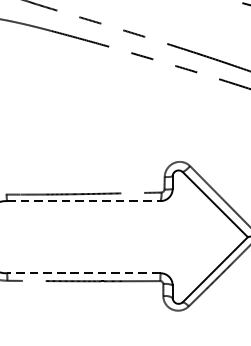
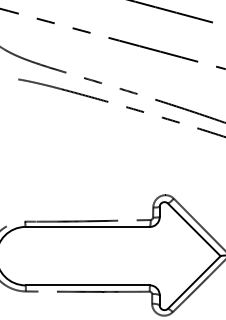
line: (84, 200) -> (88, 226), dashed -> solid
line: (83, 273) -> (87, 285), dashed -> solid

